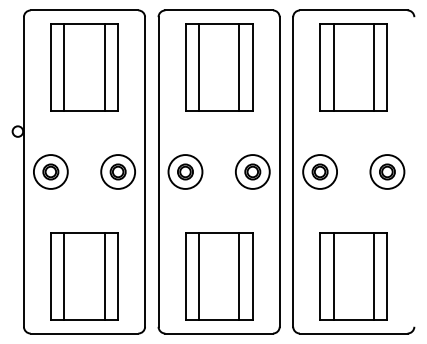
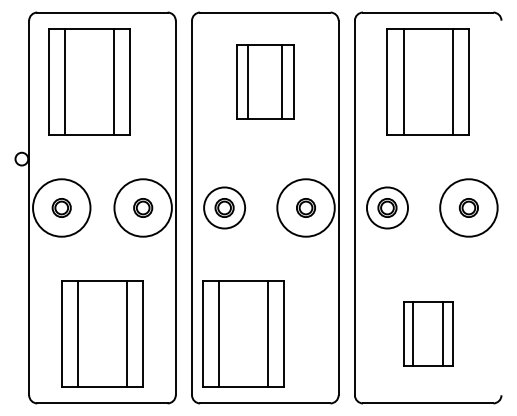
part: (84, 67) -> (89, 81), moved
part: (219, 67) -> (265, 81), size x0.7
circle: (50, 171) -> (61, 207), size x1.4
circle: (117, 171) -> (142, 207), size x1.4
circle: (252, 171) -> (305, 207), size x1.4
circle: (387, 171) -> (468, 207), size x1.4
part: (219, 275) -> (243, 333), moved
part: (353, 275) -> (427, 333), size x0.6

